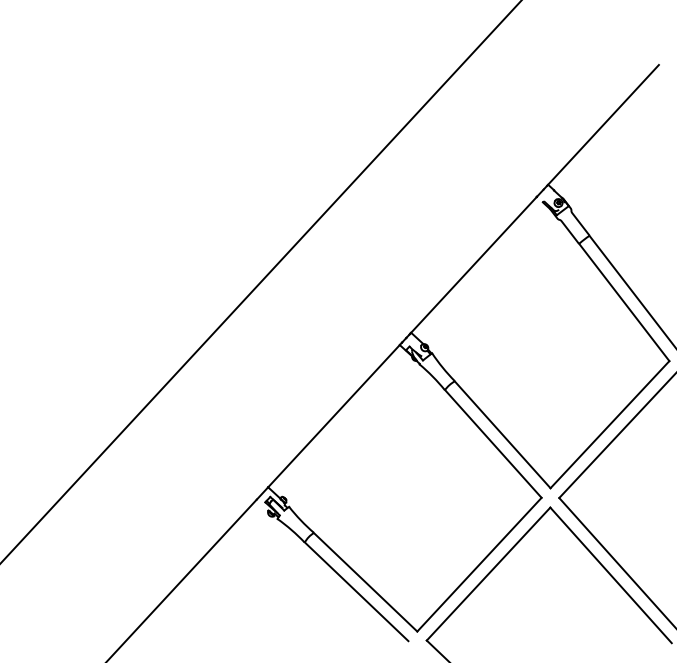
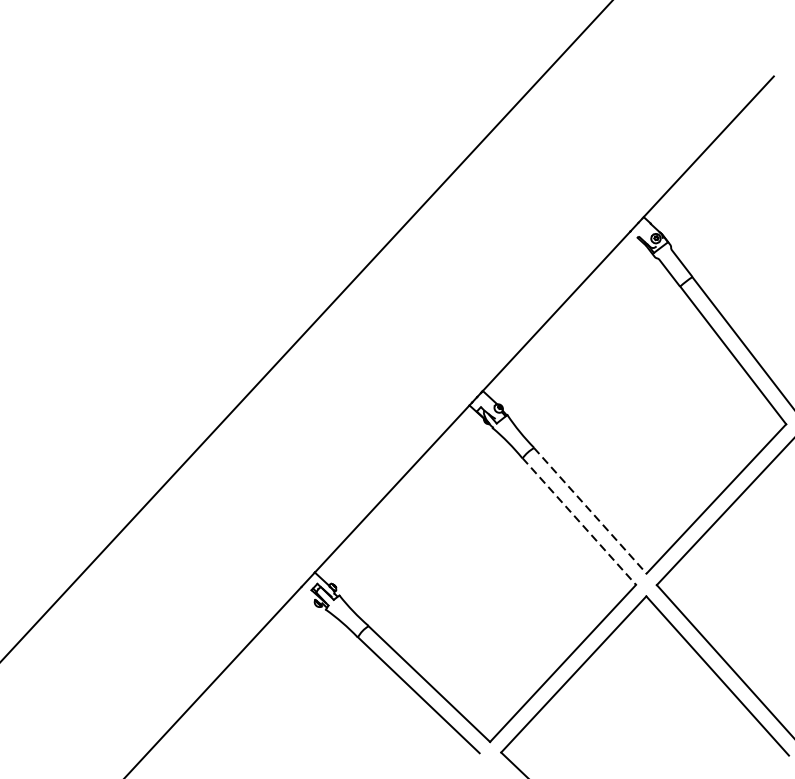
line: (502, 434) -> (590, 510), solid -> dashed
line: (493, 444) -> (579, 522), solid -> dashed

